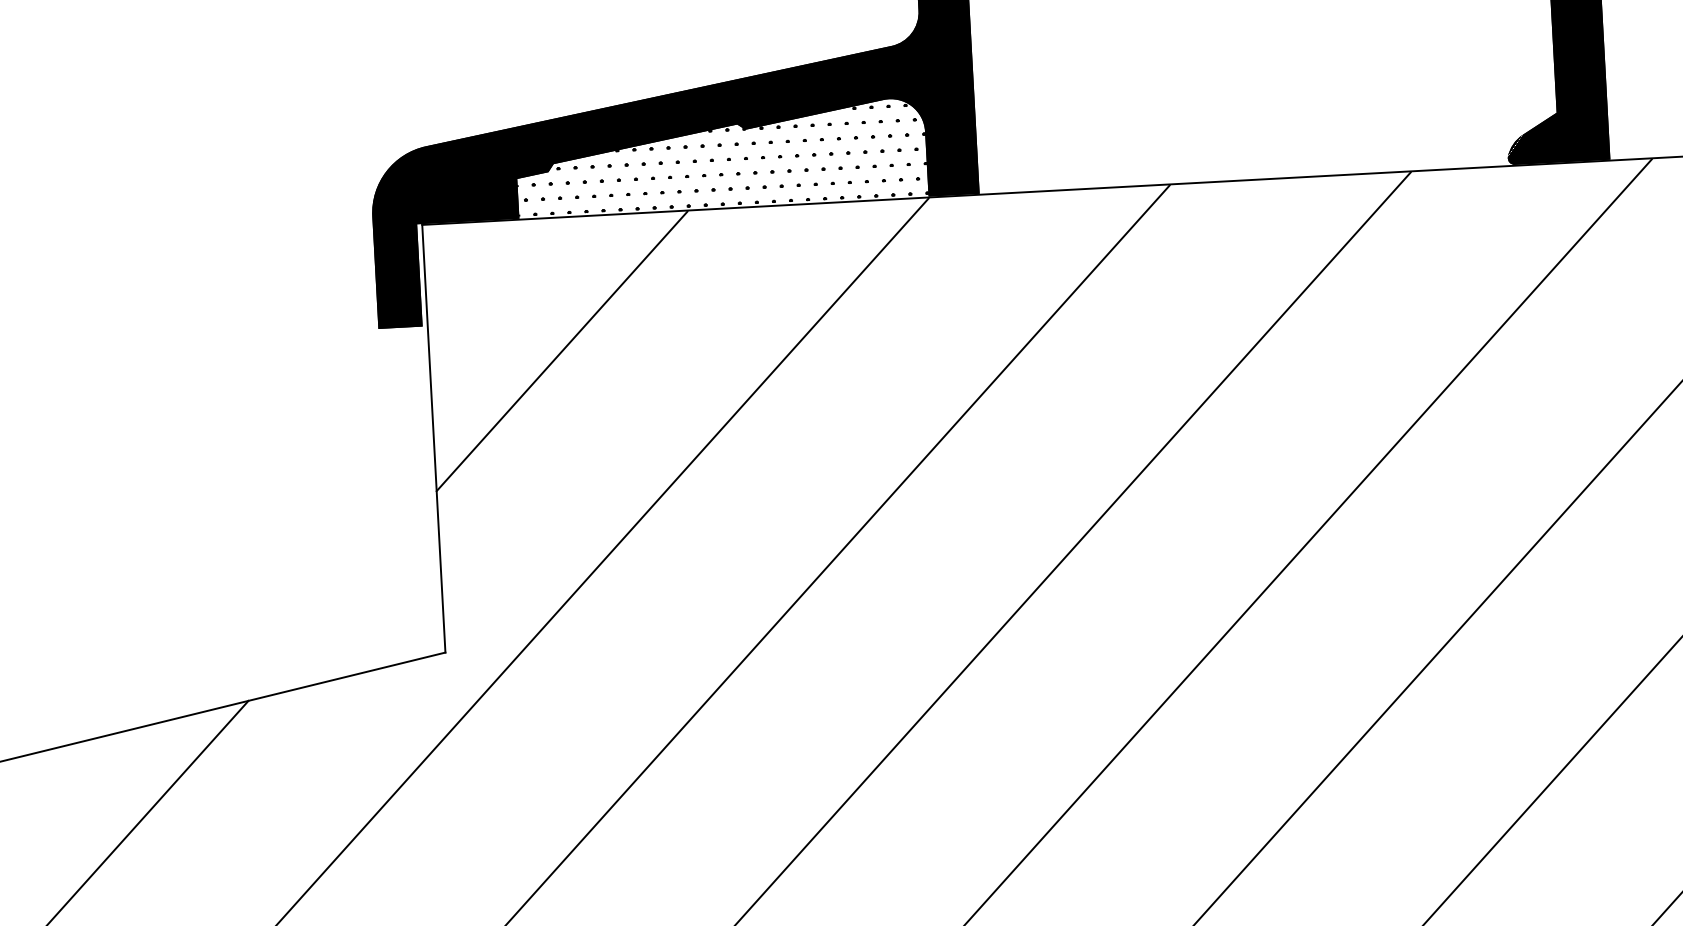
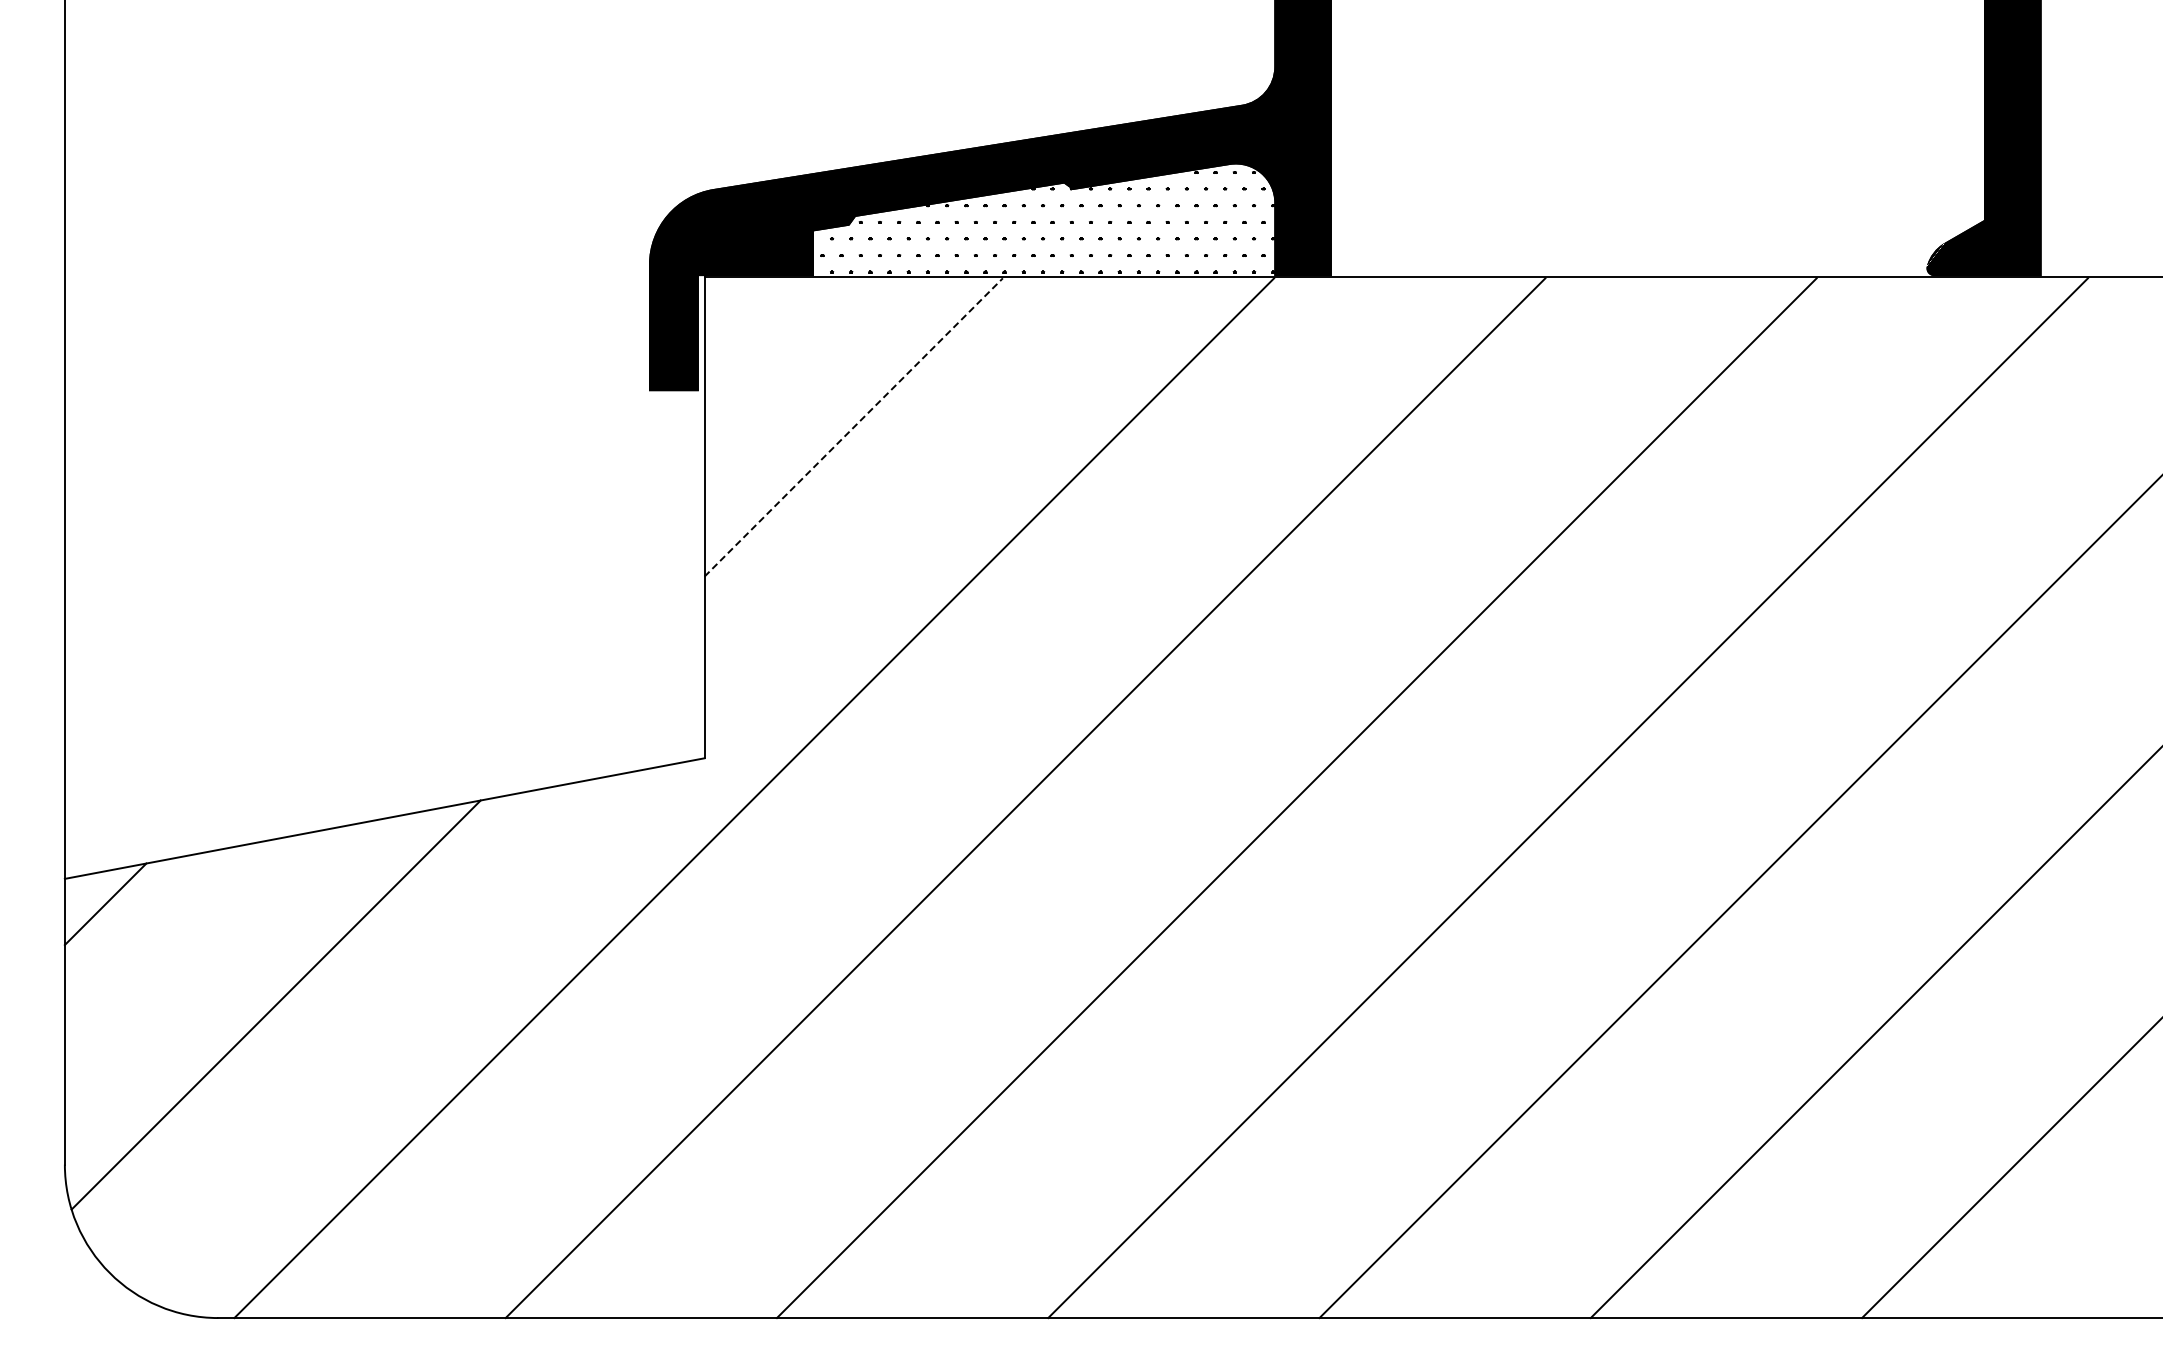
line: (561, 351) -> (853, 427), solid -> dashed

